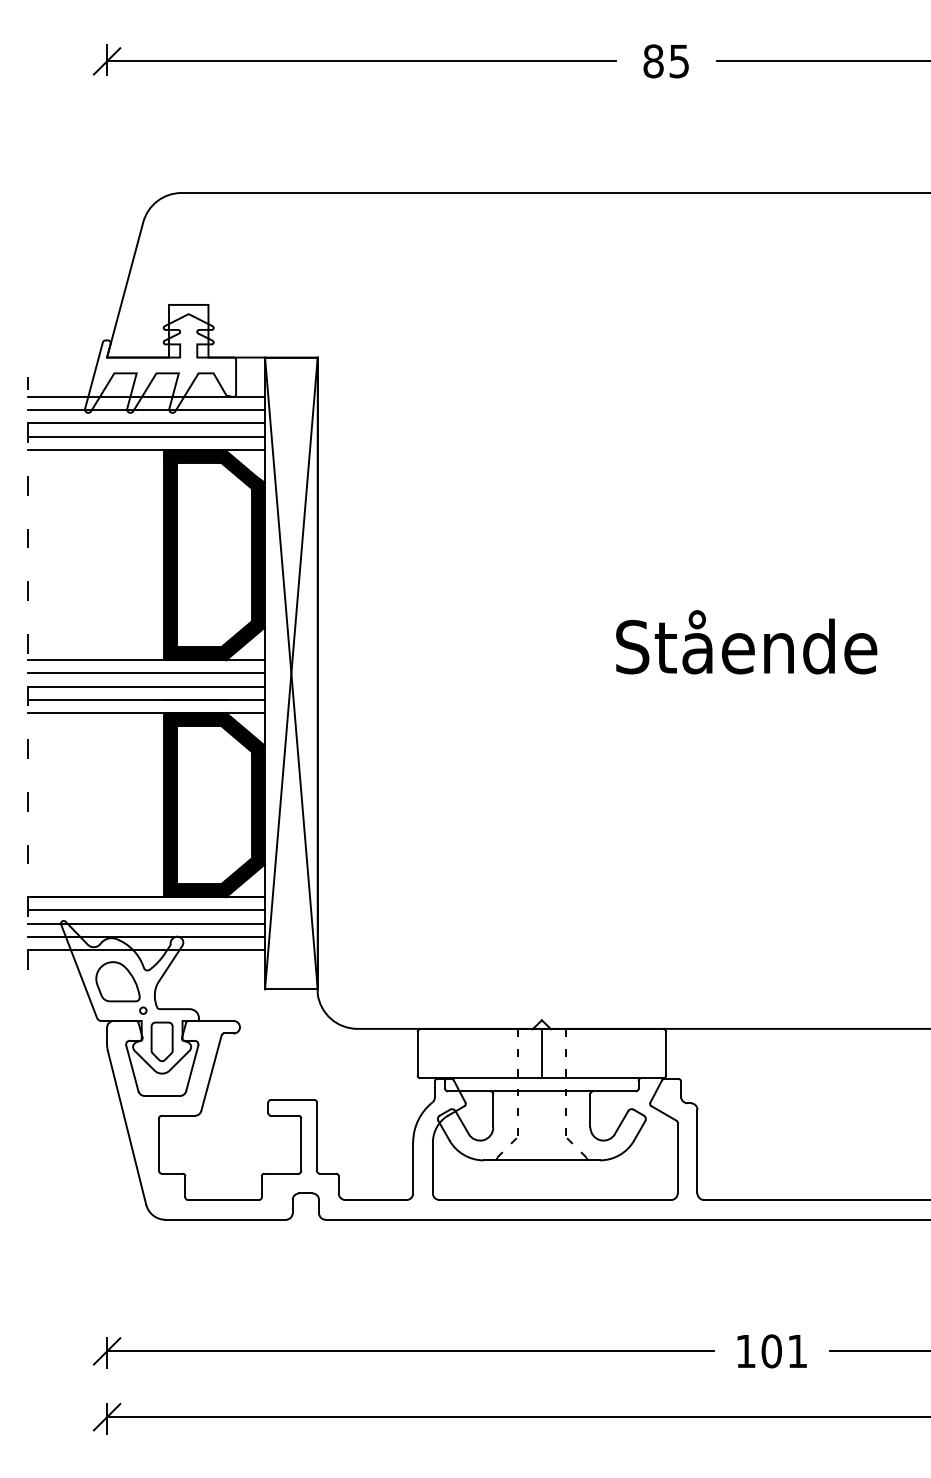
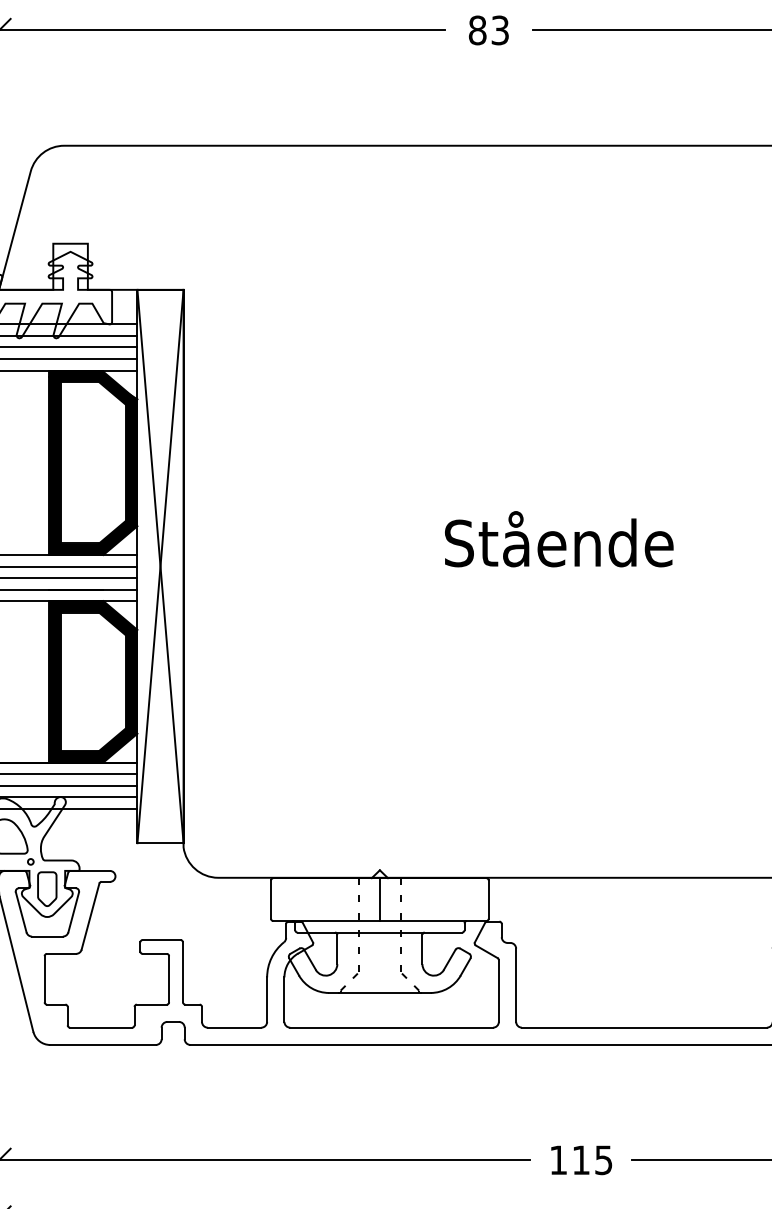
text: (679, 60) -> (500, 29), 85 -> 83
text: (783, 1351) -> (591, 1160), 101 -> 115

